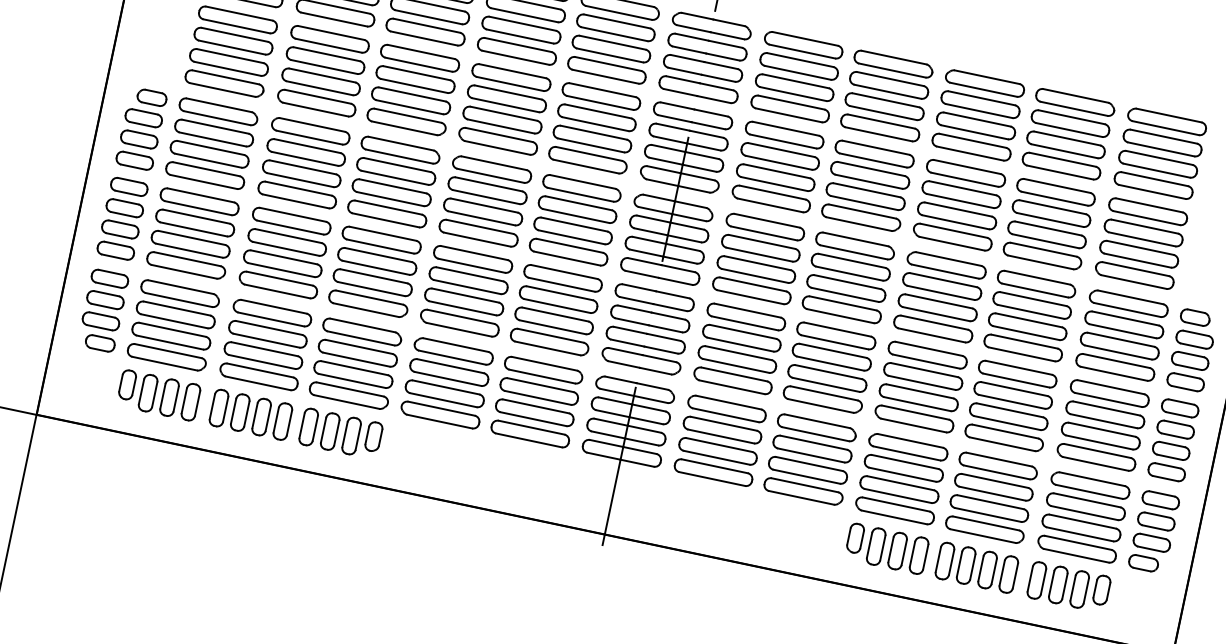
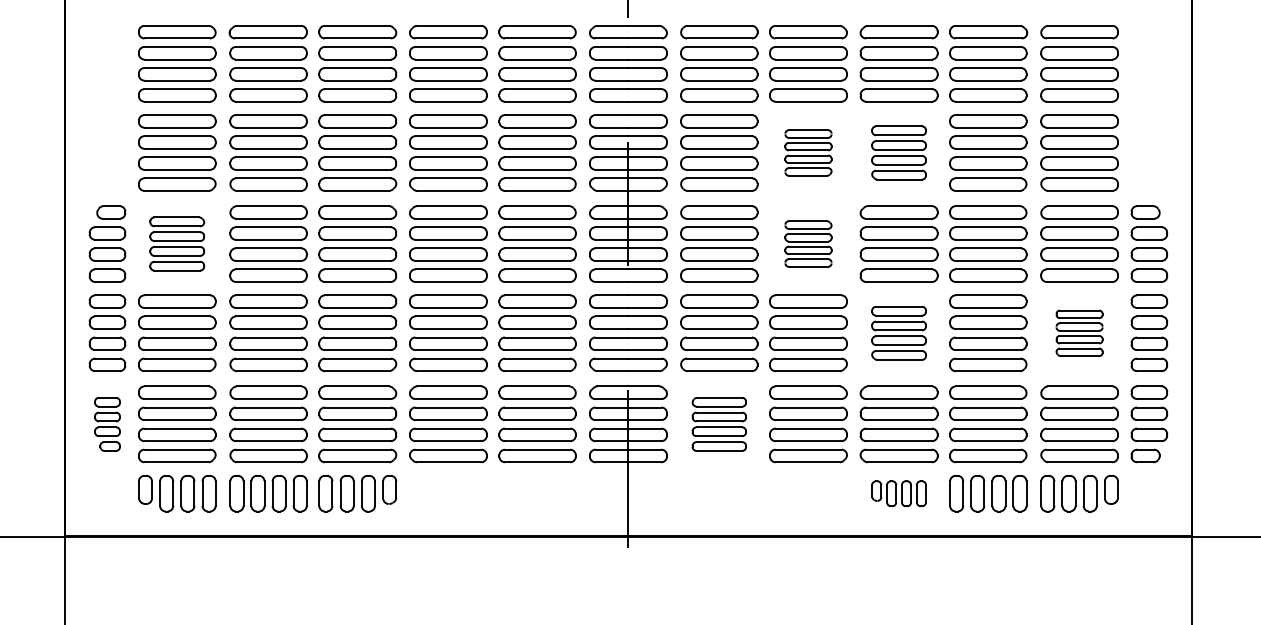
part: (212, 143) -> (177, 243), size x0.7
part: (868, 185) -> (808, 152), size x0.6
part: (958, 204) -> (898, 152), size x0.7
part: (848, 277) -> (808, 243), size x0.6
part: (103, 310) -> (107, 424), size x0.7
part: (920, 387) -> (898, 333), size x0.7
part: (1102, 425) -> (1079, 333), size x0.6
part: (720, 440) -> (719, 424), size x0.7
part: (886, 548) -> (898, 493), size x0.7

